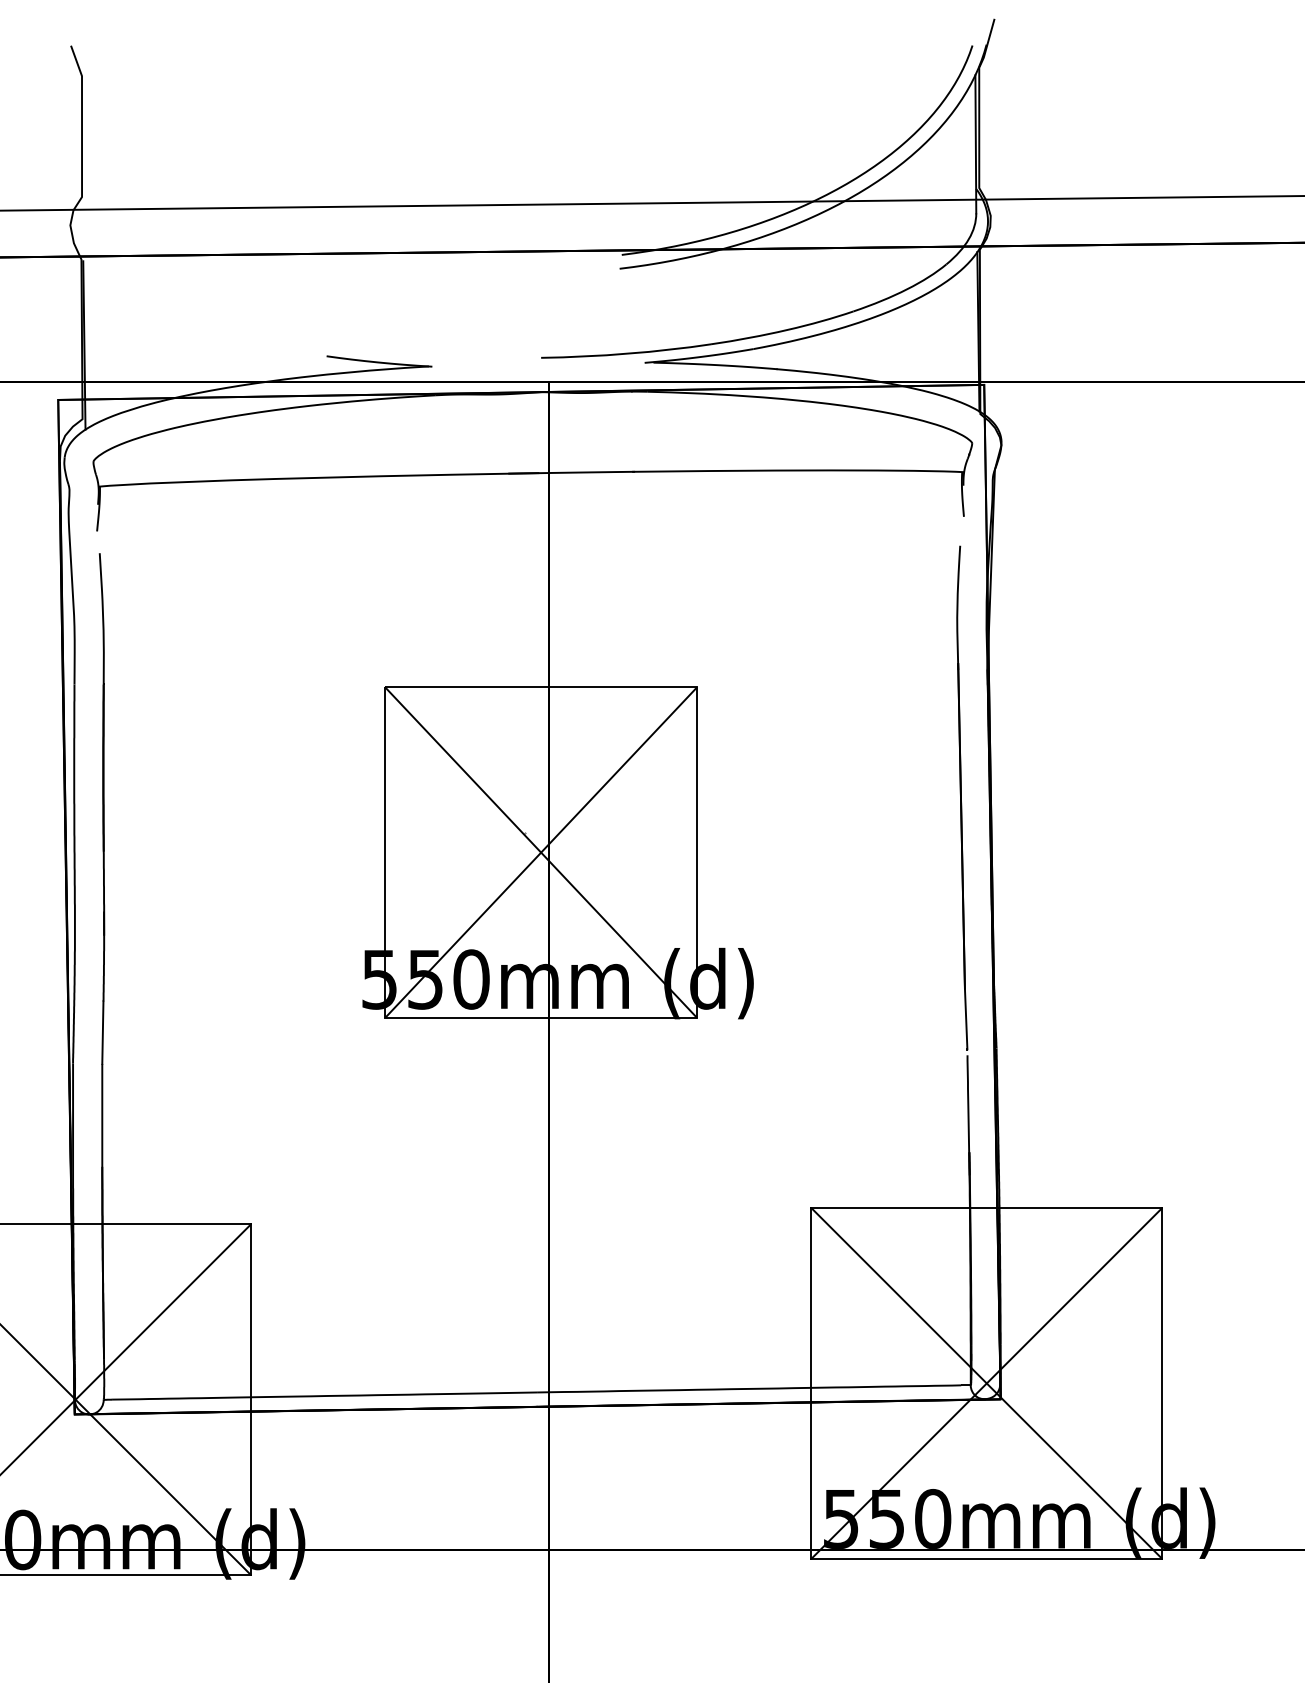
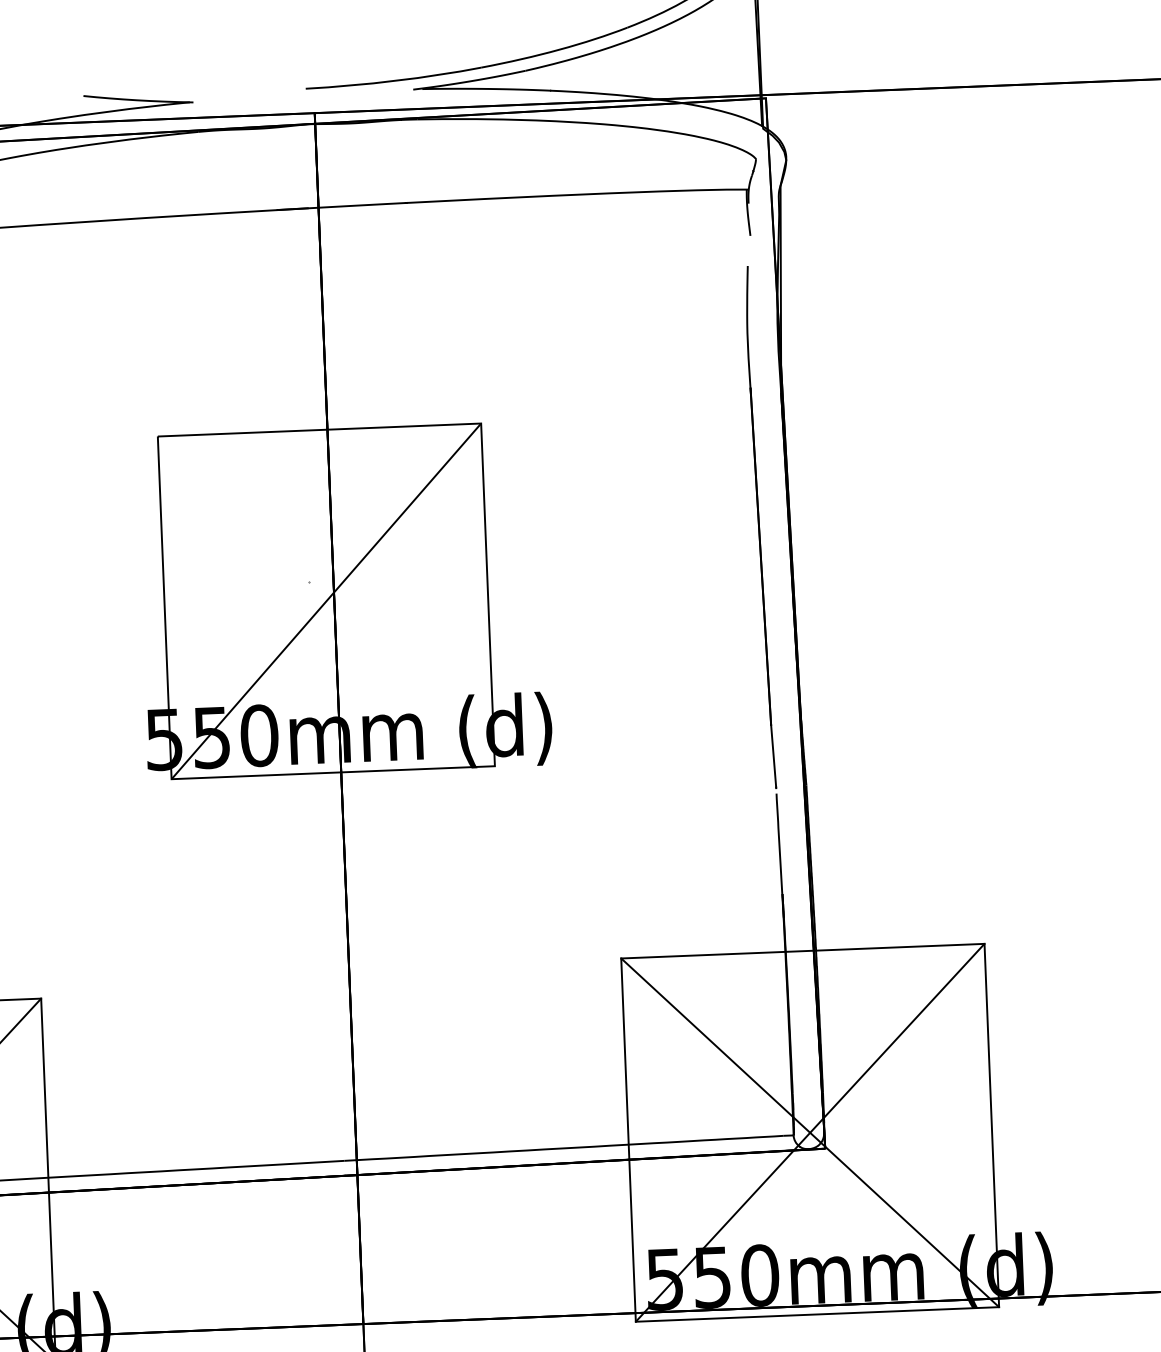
line: (541, 852) -> (326, 601), removed

